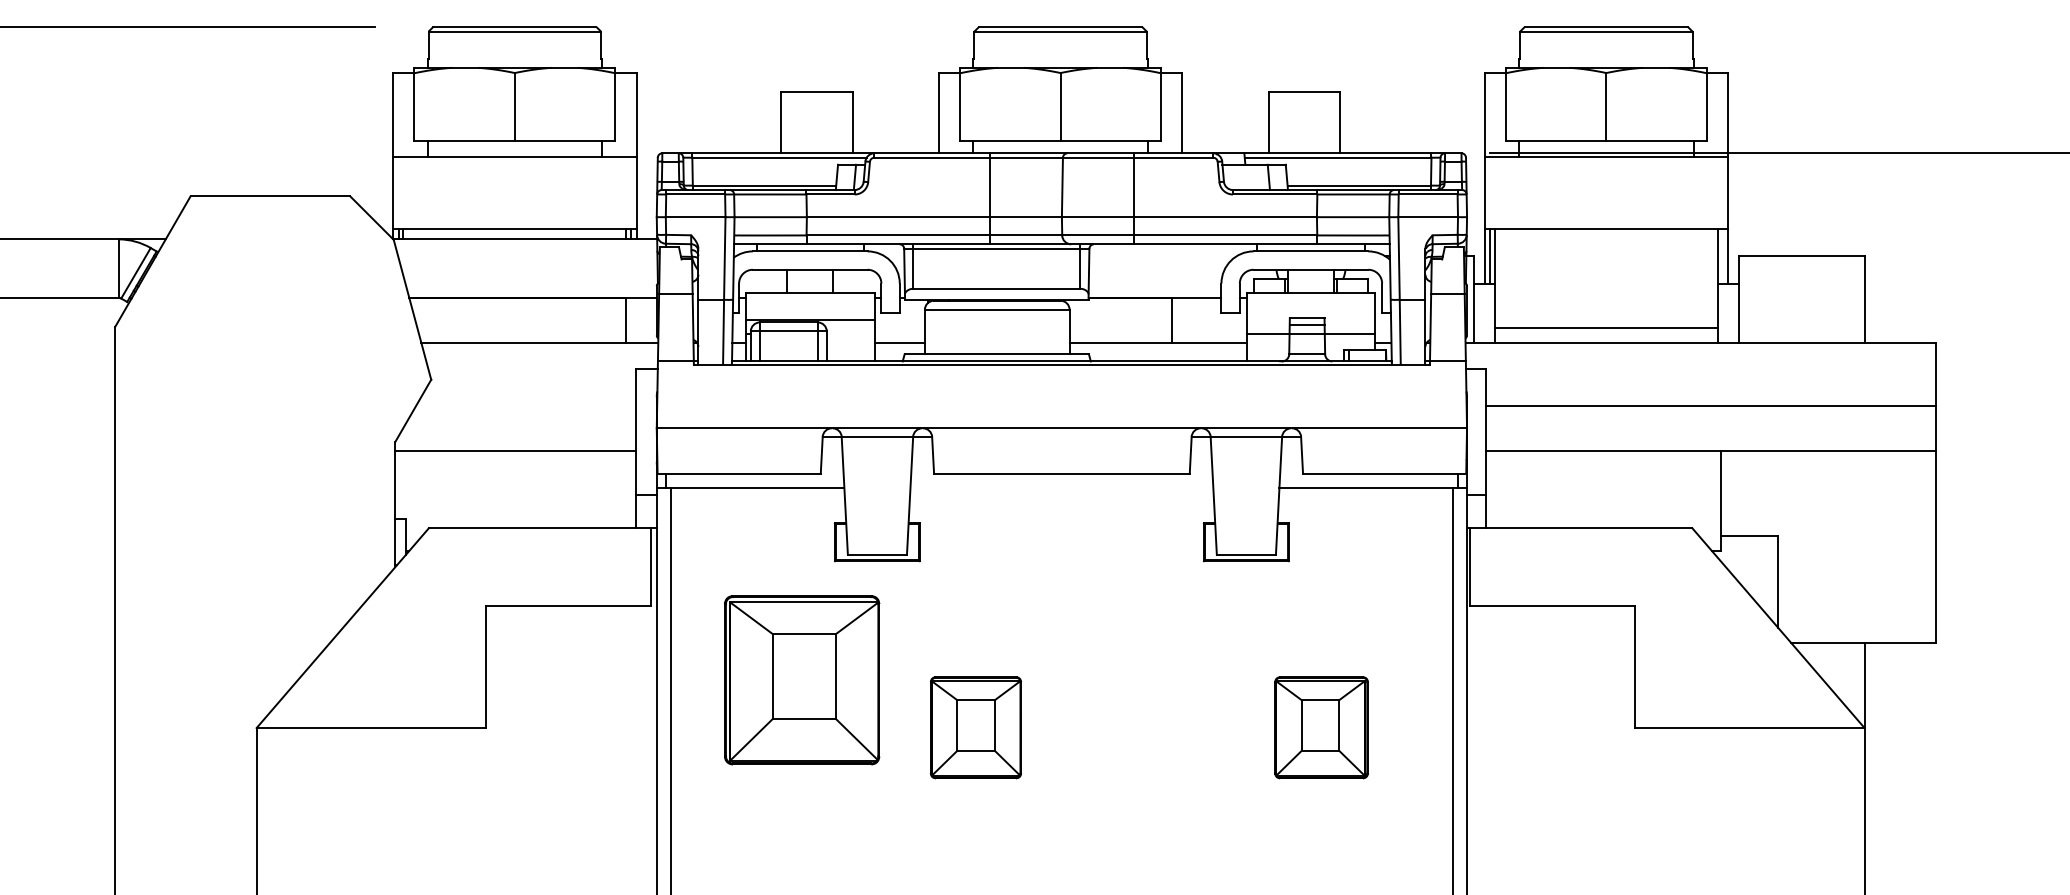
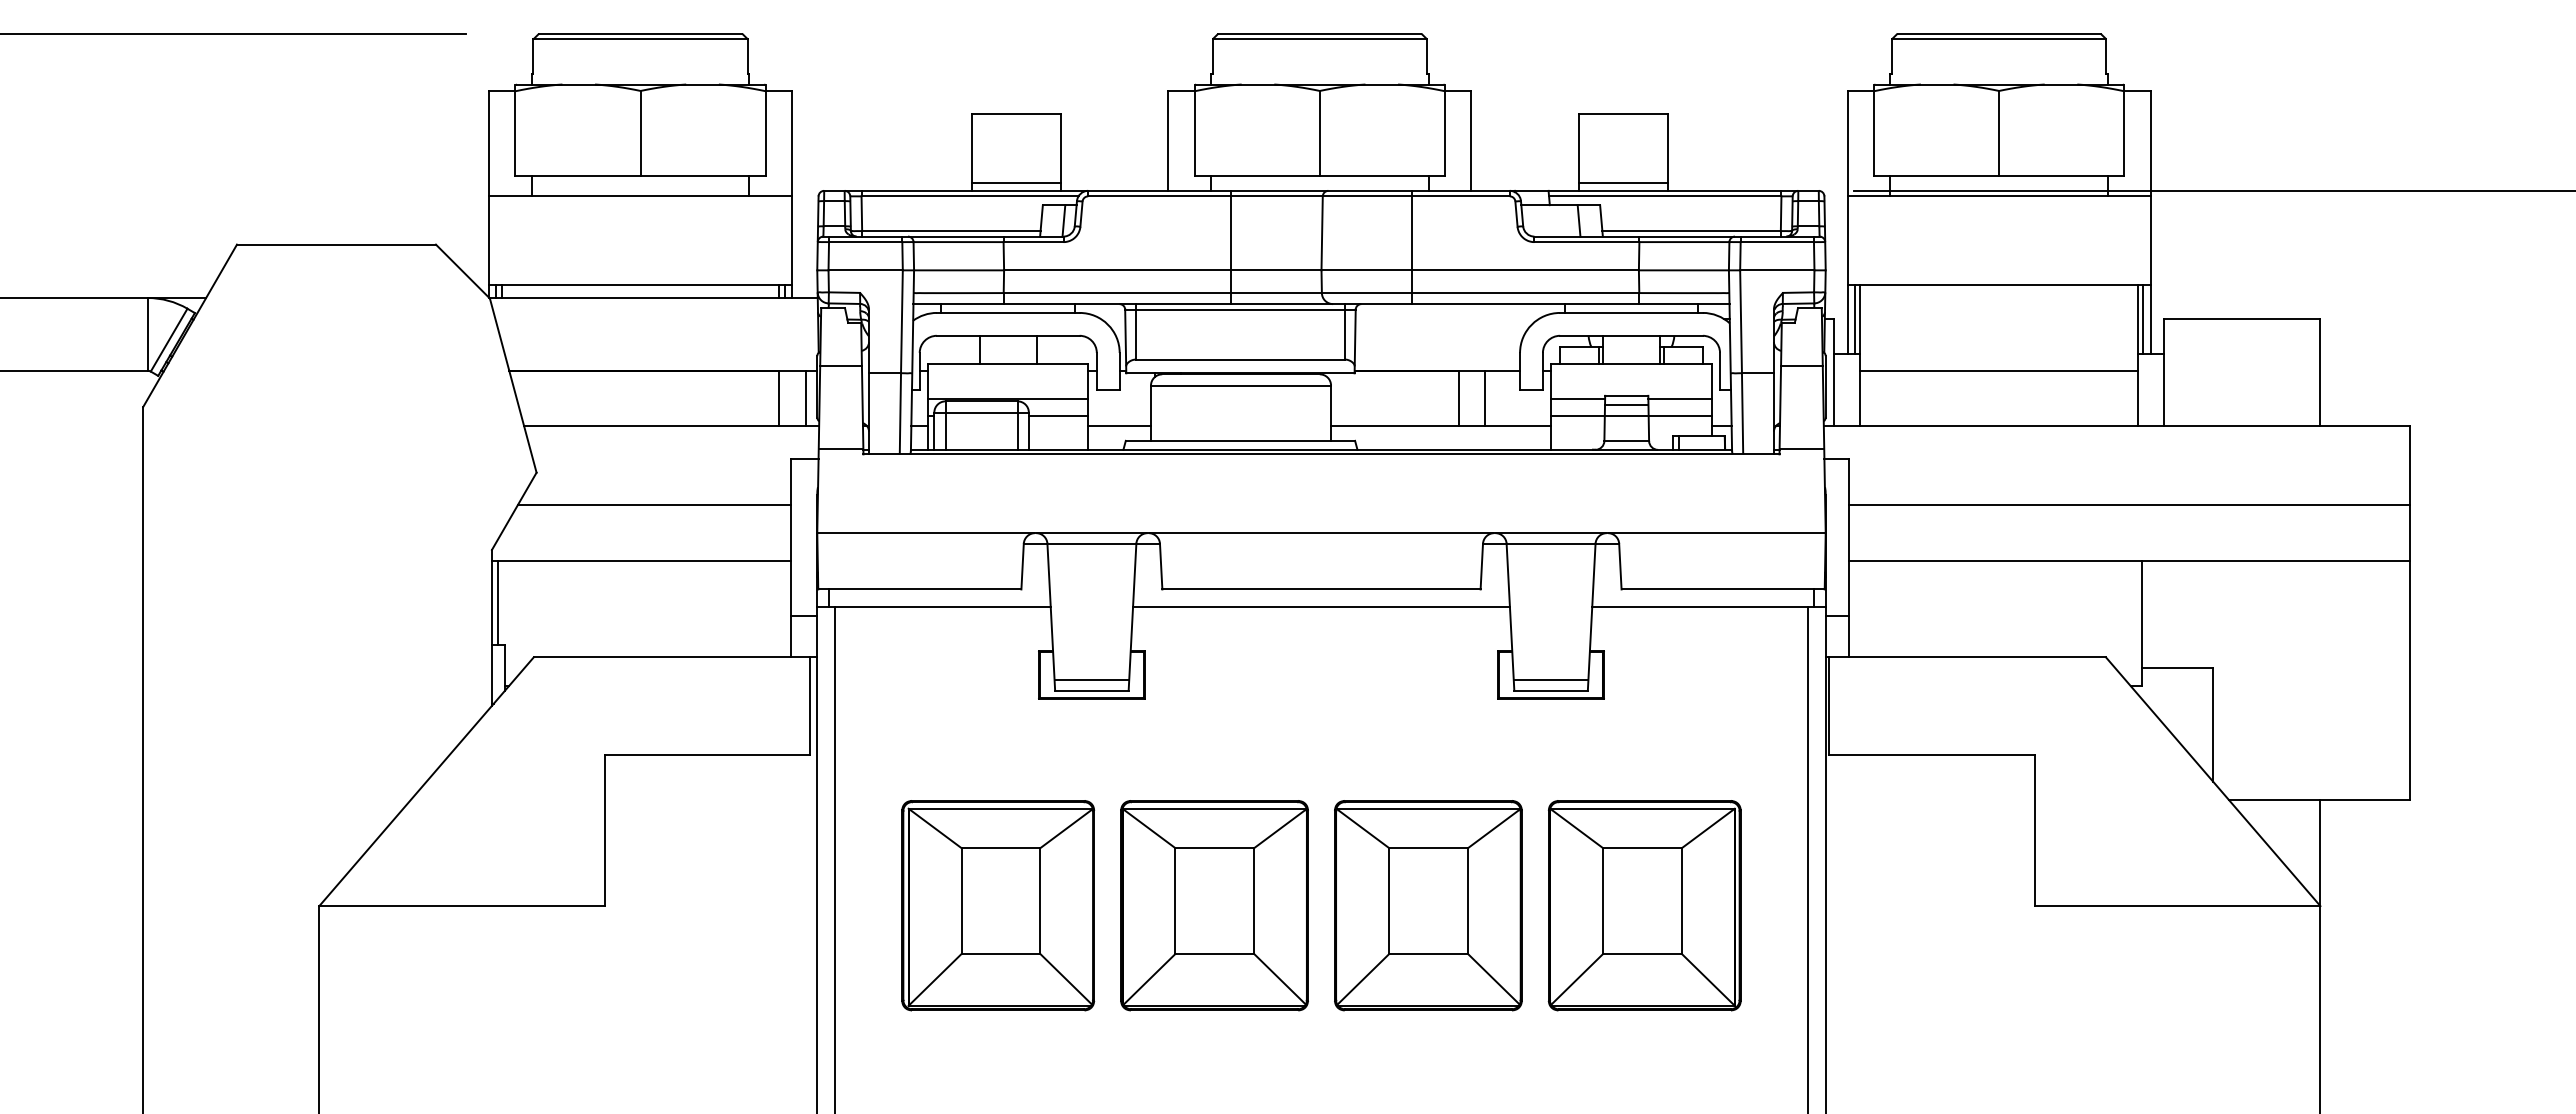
line: (816, 146) -> (1015, 182), added
line: (1304, 146) -> (1623, 182), added
line: (1722, 256) -> (2143, 319), added
line: (647, 320) -> (805, 398), added
line: (1193, 320) -> (1485, 398), added
line: (1268, 320) -> (1578, 398), added
line: (1349, 320) -> (1679, 398), added
line: (1605, 327) -> (1998, 370), moved
line: (850, 333) -> (1058, 415), added
line: (525, 406) -> (654, 505), added
line: (400, 484) -> (498, 602), added
line: (1061, 488) -> (1321, 607), added
line: (877, 546) -> (1091, 680), added
line: (1245, 546) -> (1550, 680), added
part: (802, 680) -> (998, 905), moved
part: (975, 727) -> (1214, 905), size x1.67
part: (1147, 727) -> (1428, 905), added
part: (1321, 727) -> (1644, 905), size x1.67

